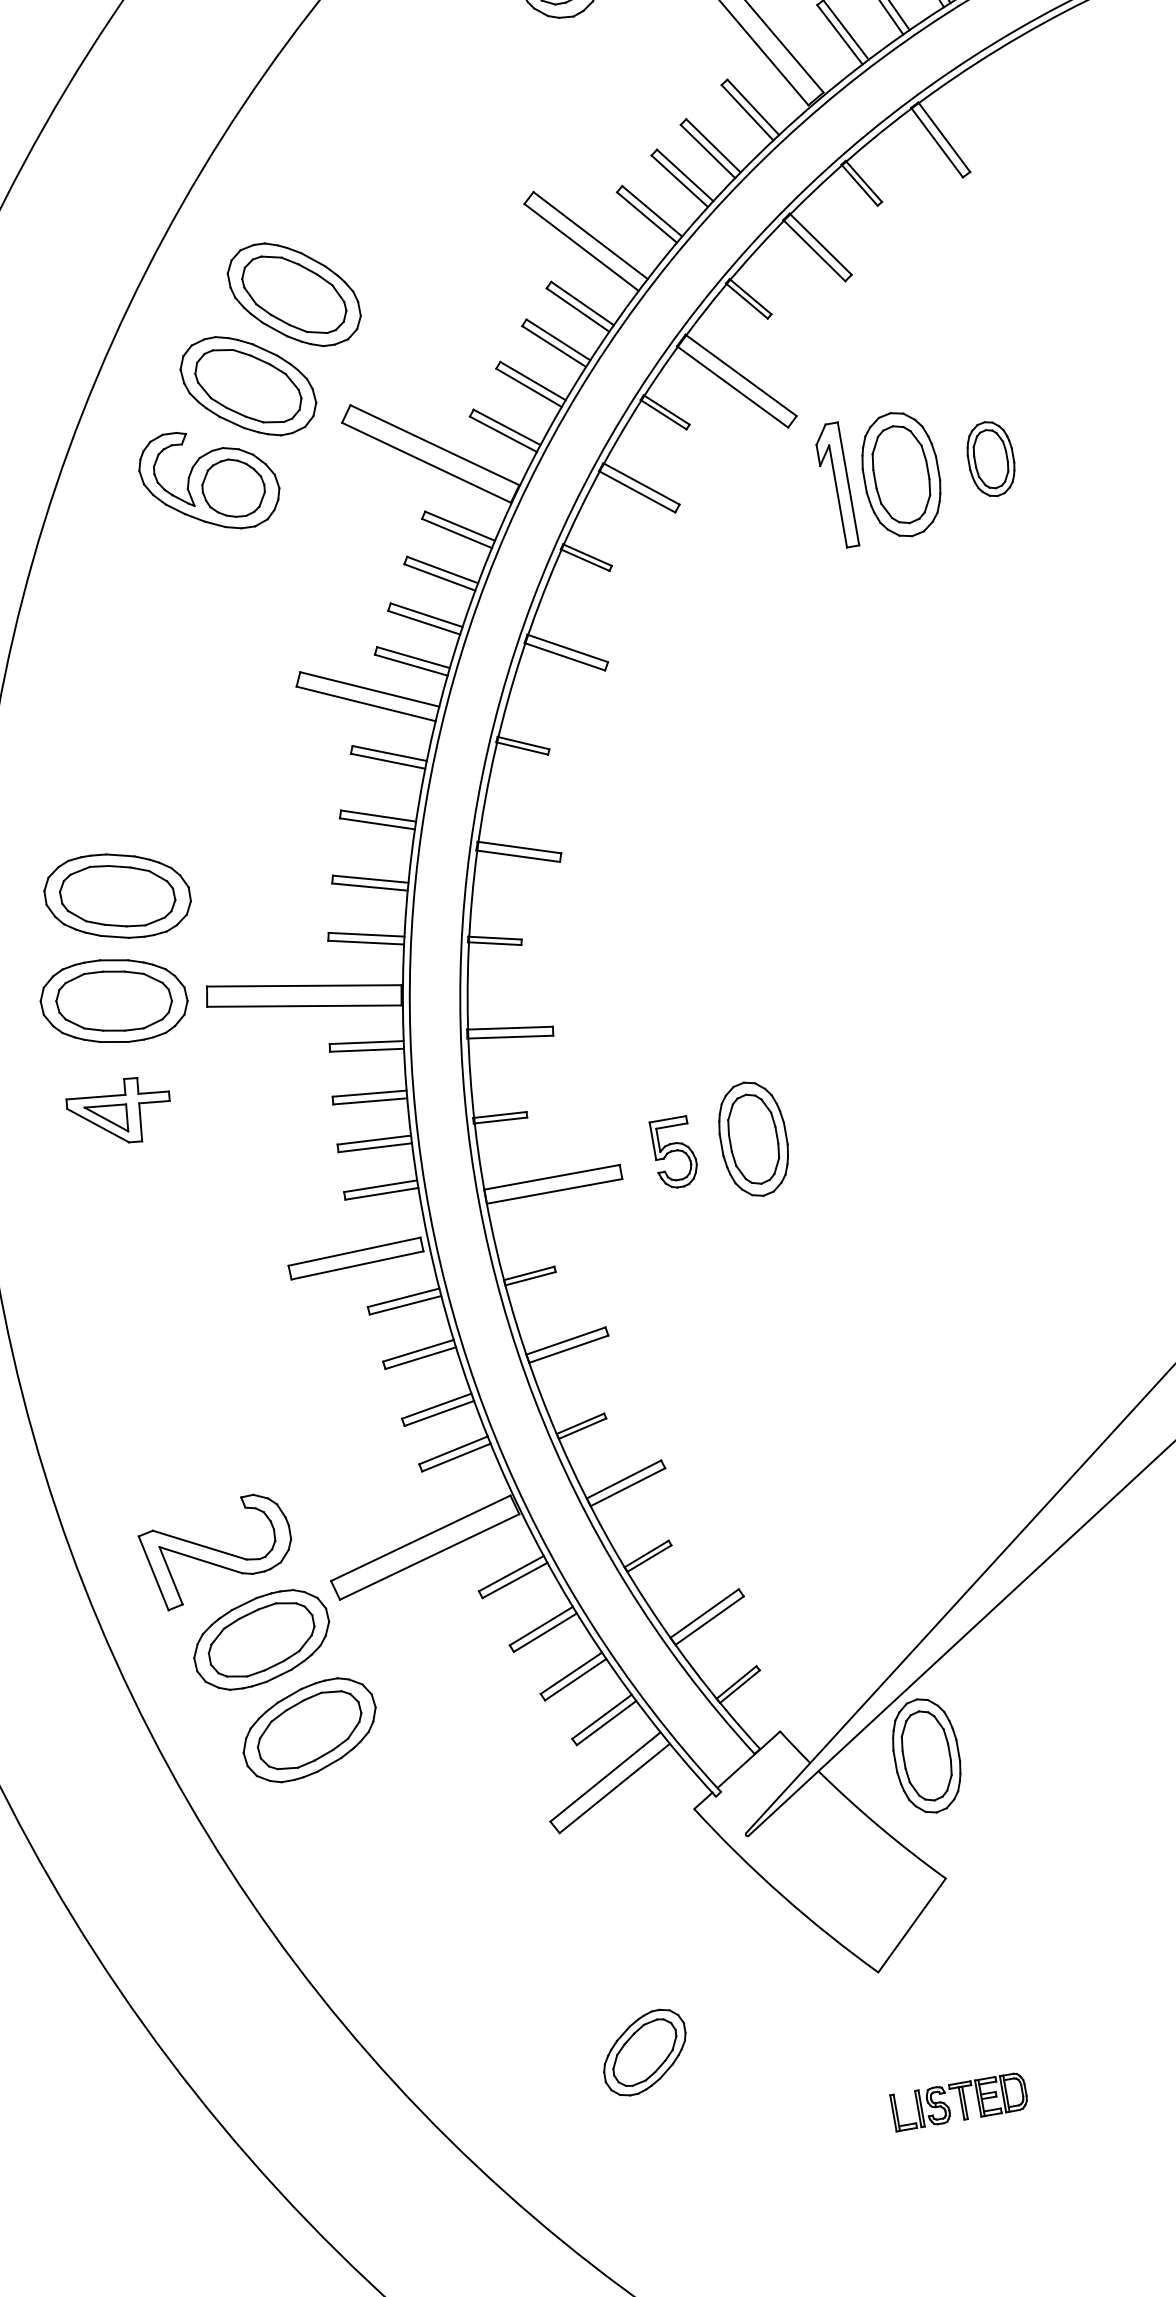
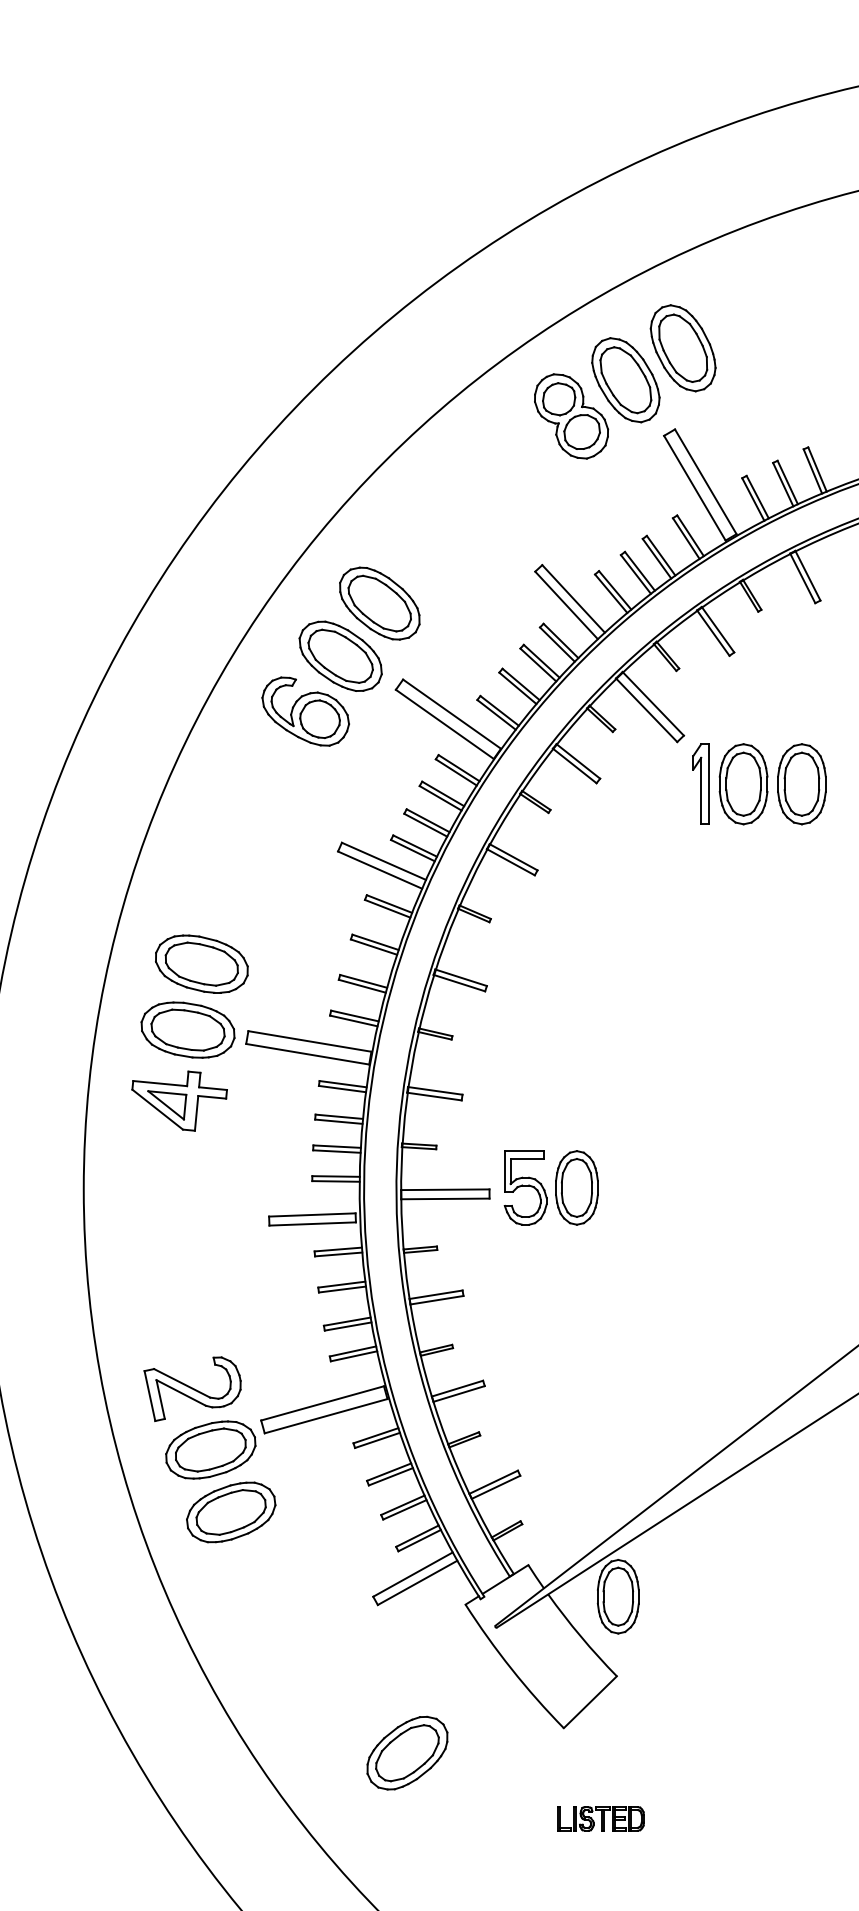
part: (990, 459) -> (801, 784), size x1.67
part: (119, 1111) -> (179, 1100), size x1.43
part: (674, 1152) -> (525, 1187), size x1.67
part: (644, 2051) -> (407, 1752), size x1.43

